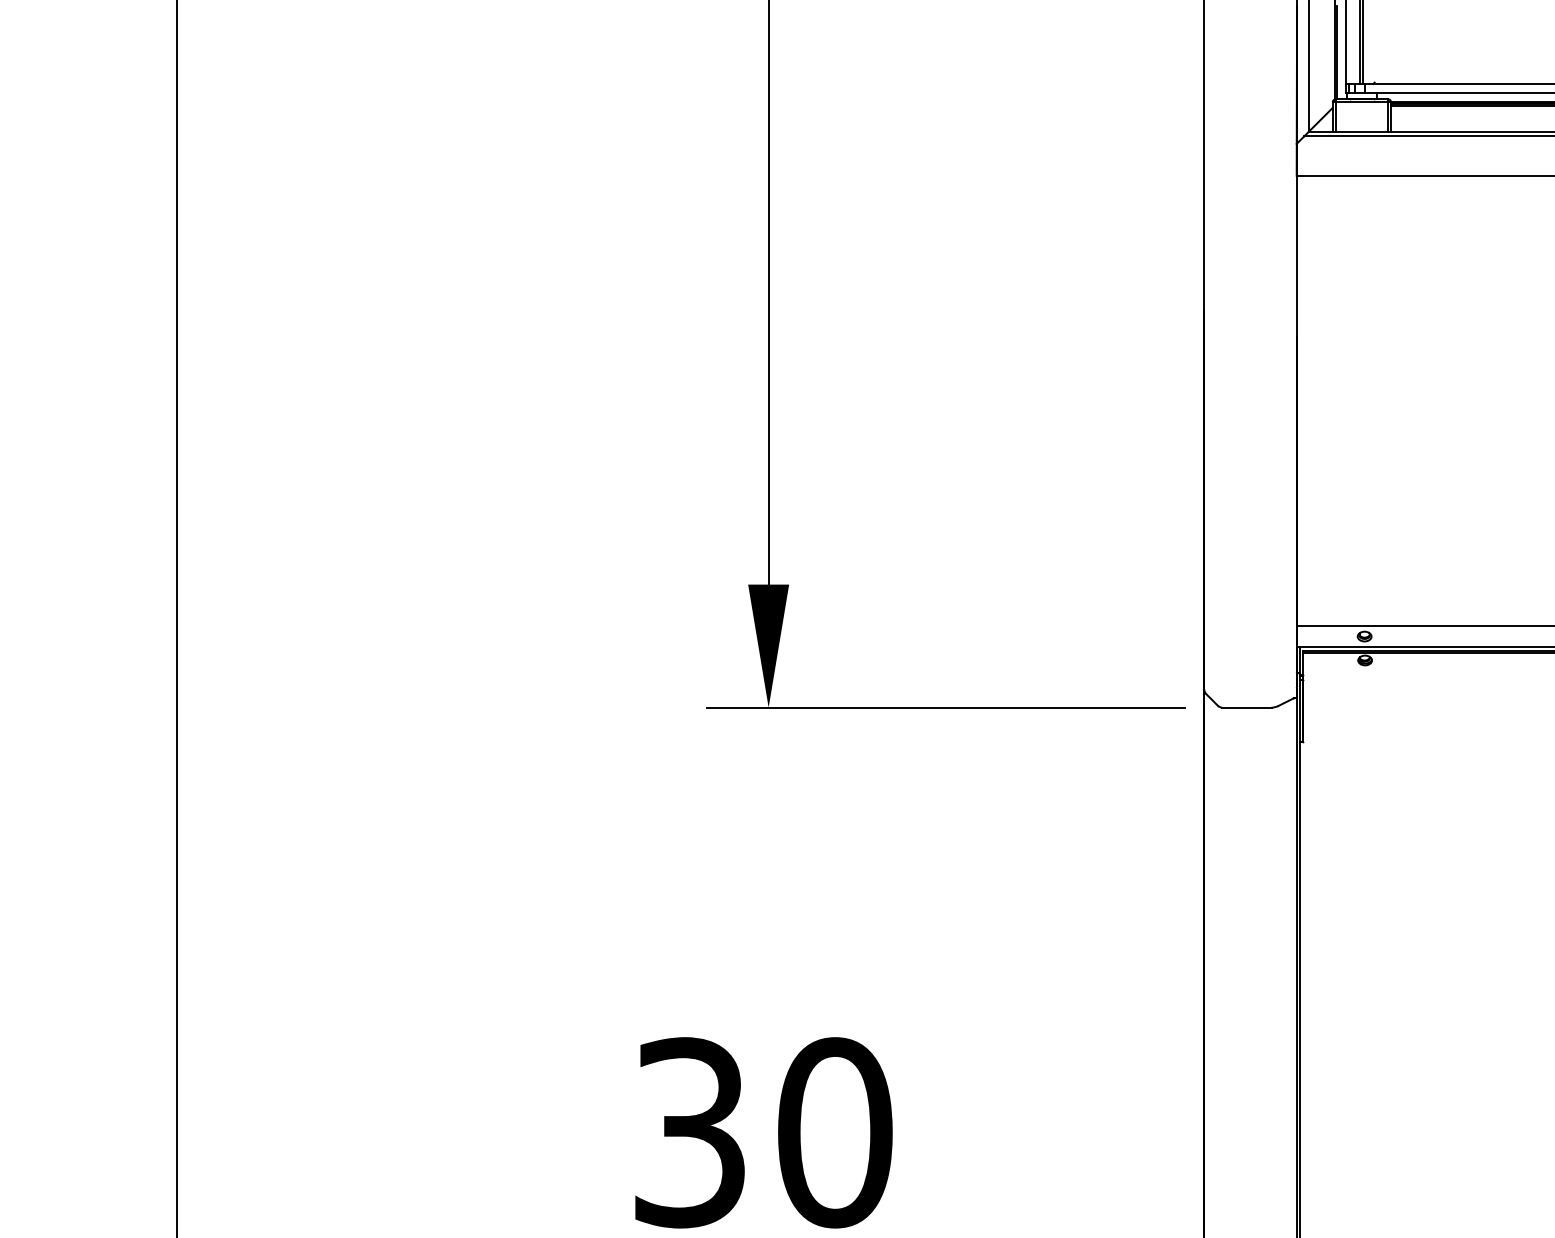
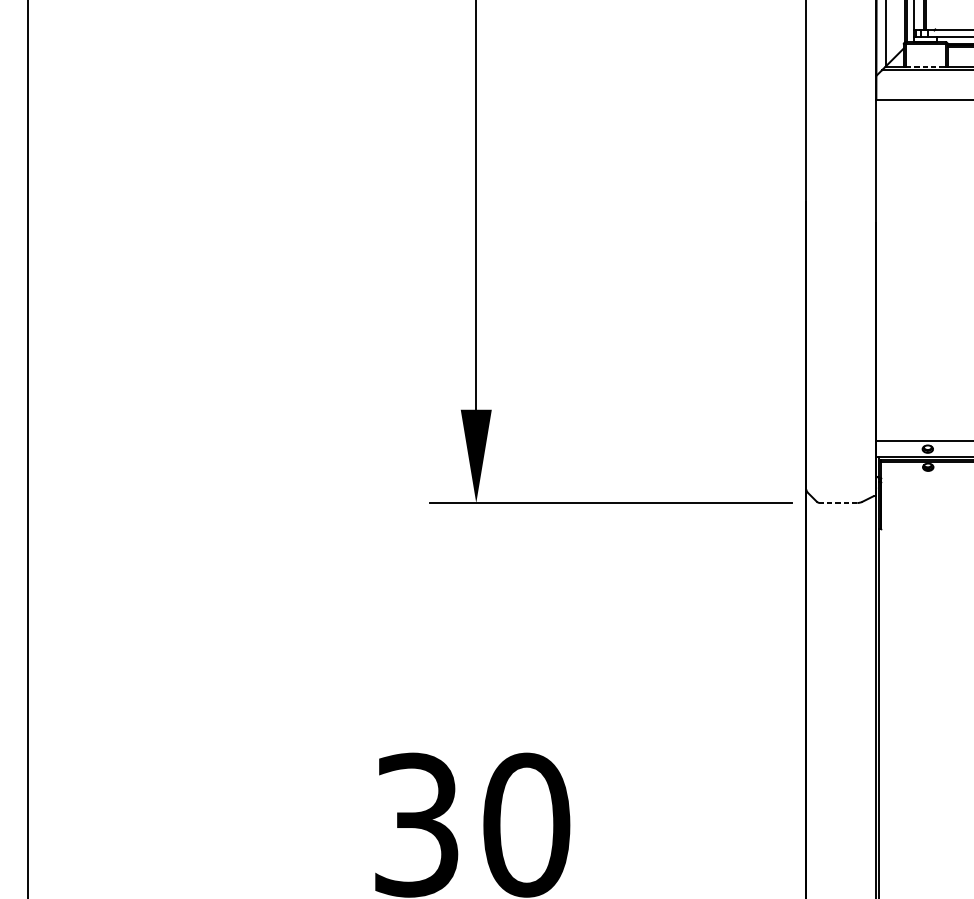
line: (1362, 131) -> (926, 66), solid -> dashed
line: (1246, 707) -> (838, 502), solid -> dashed

